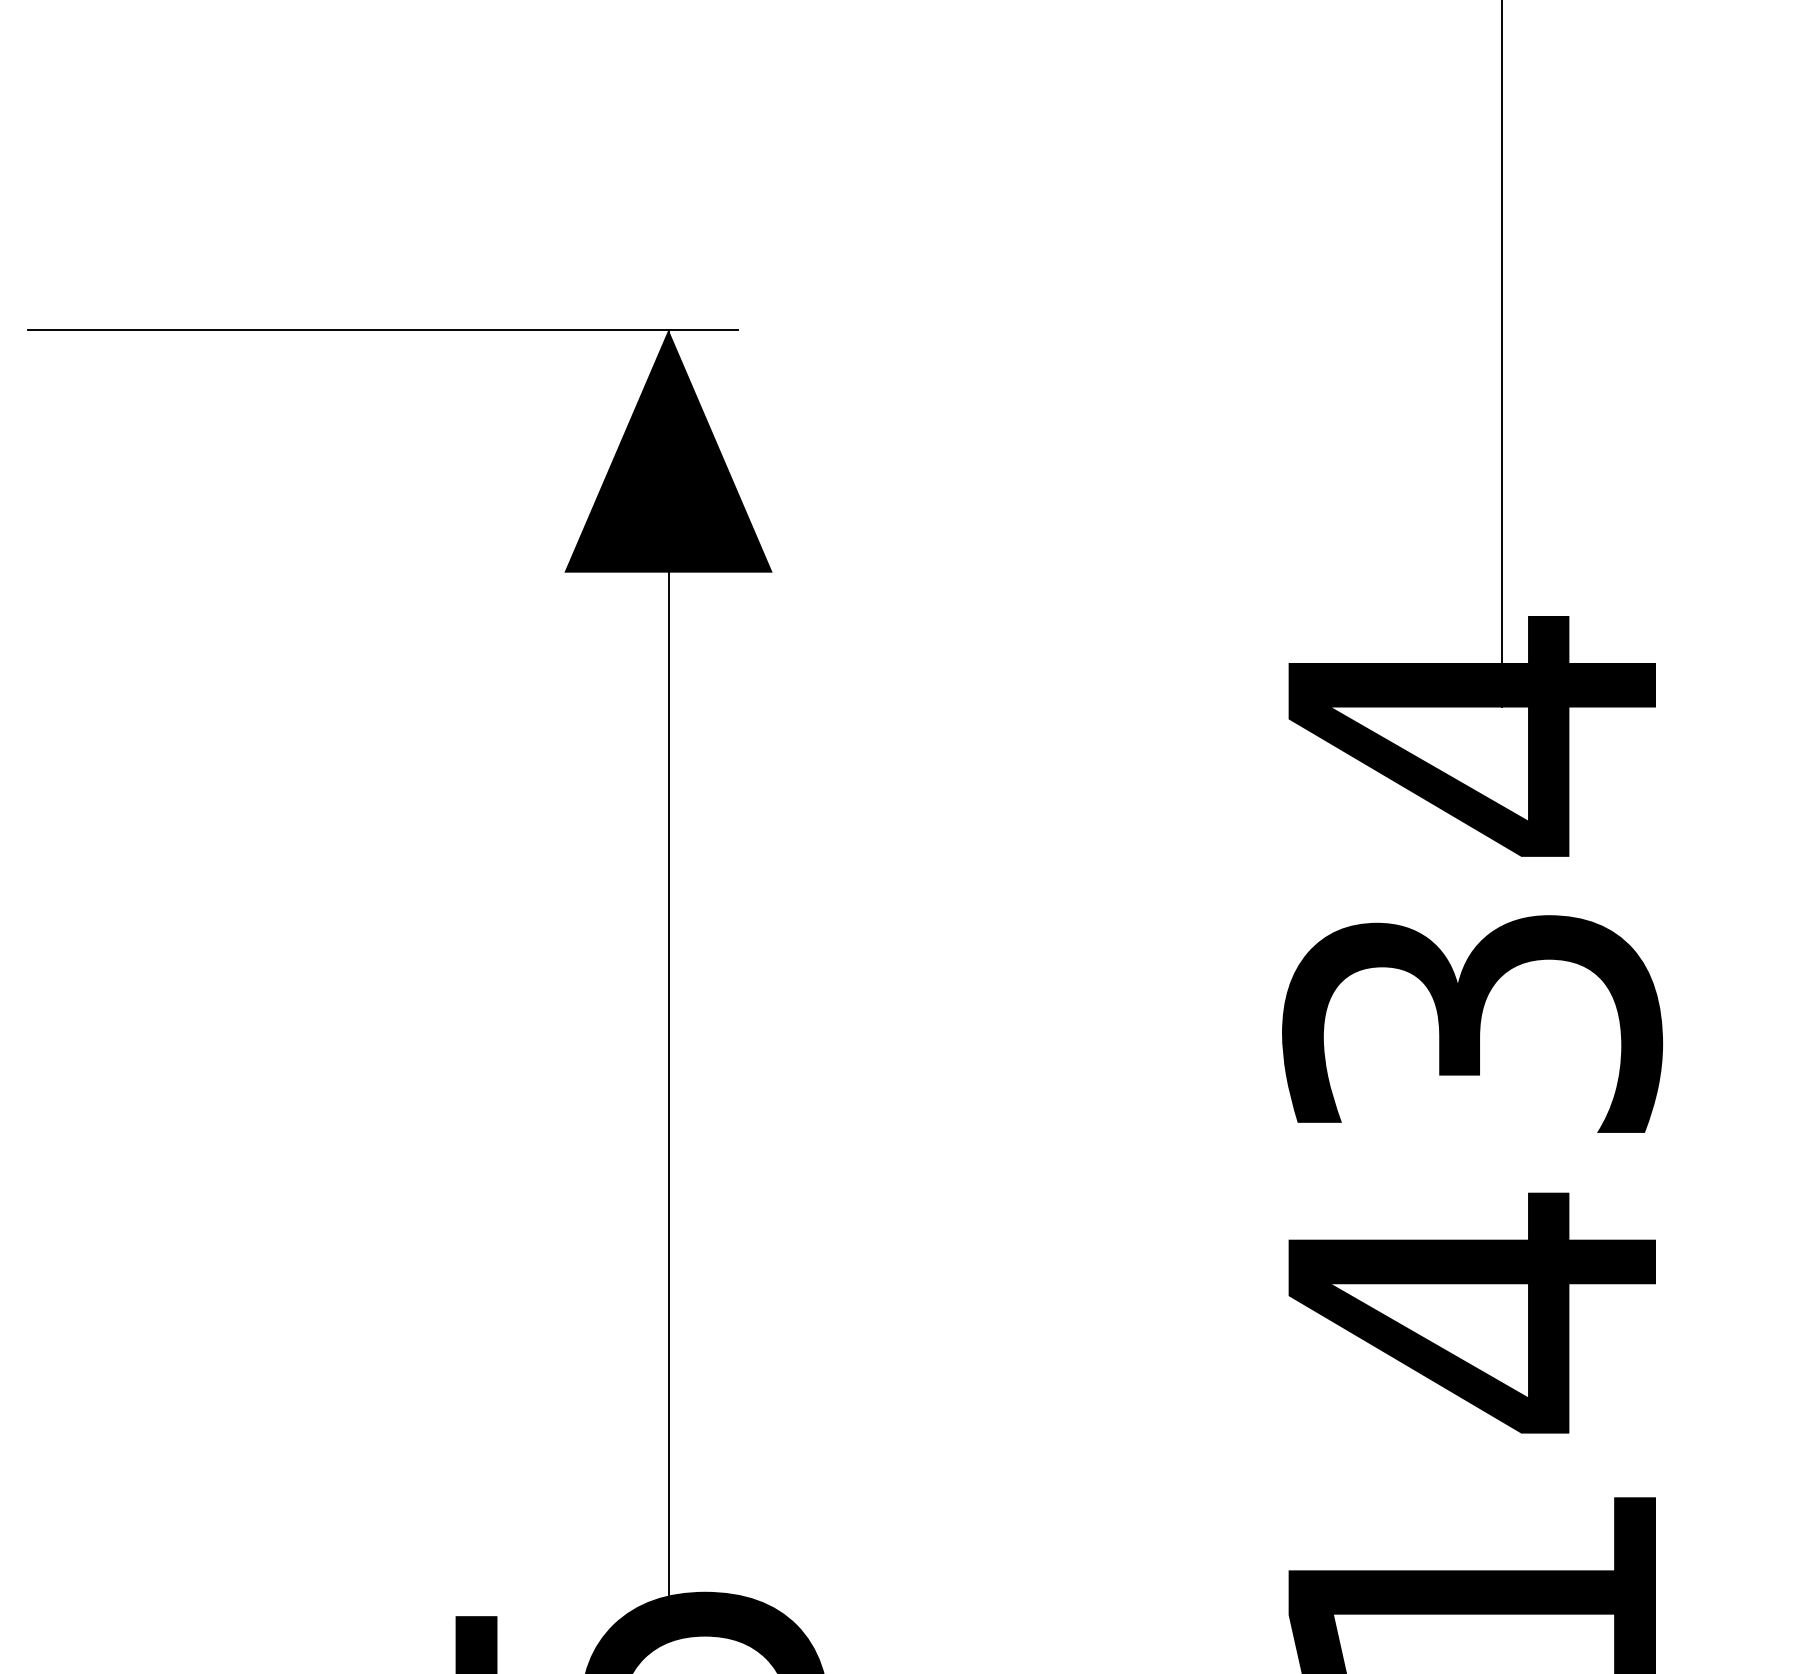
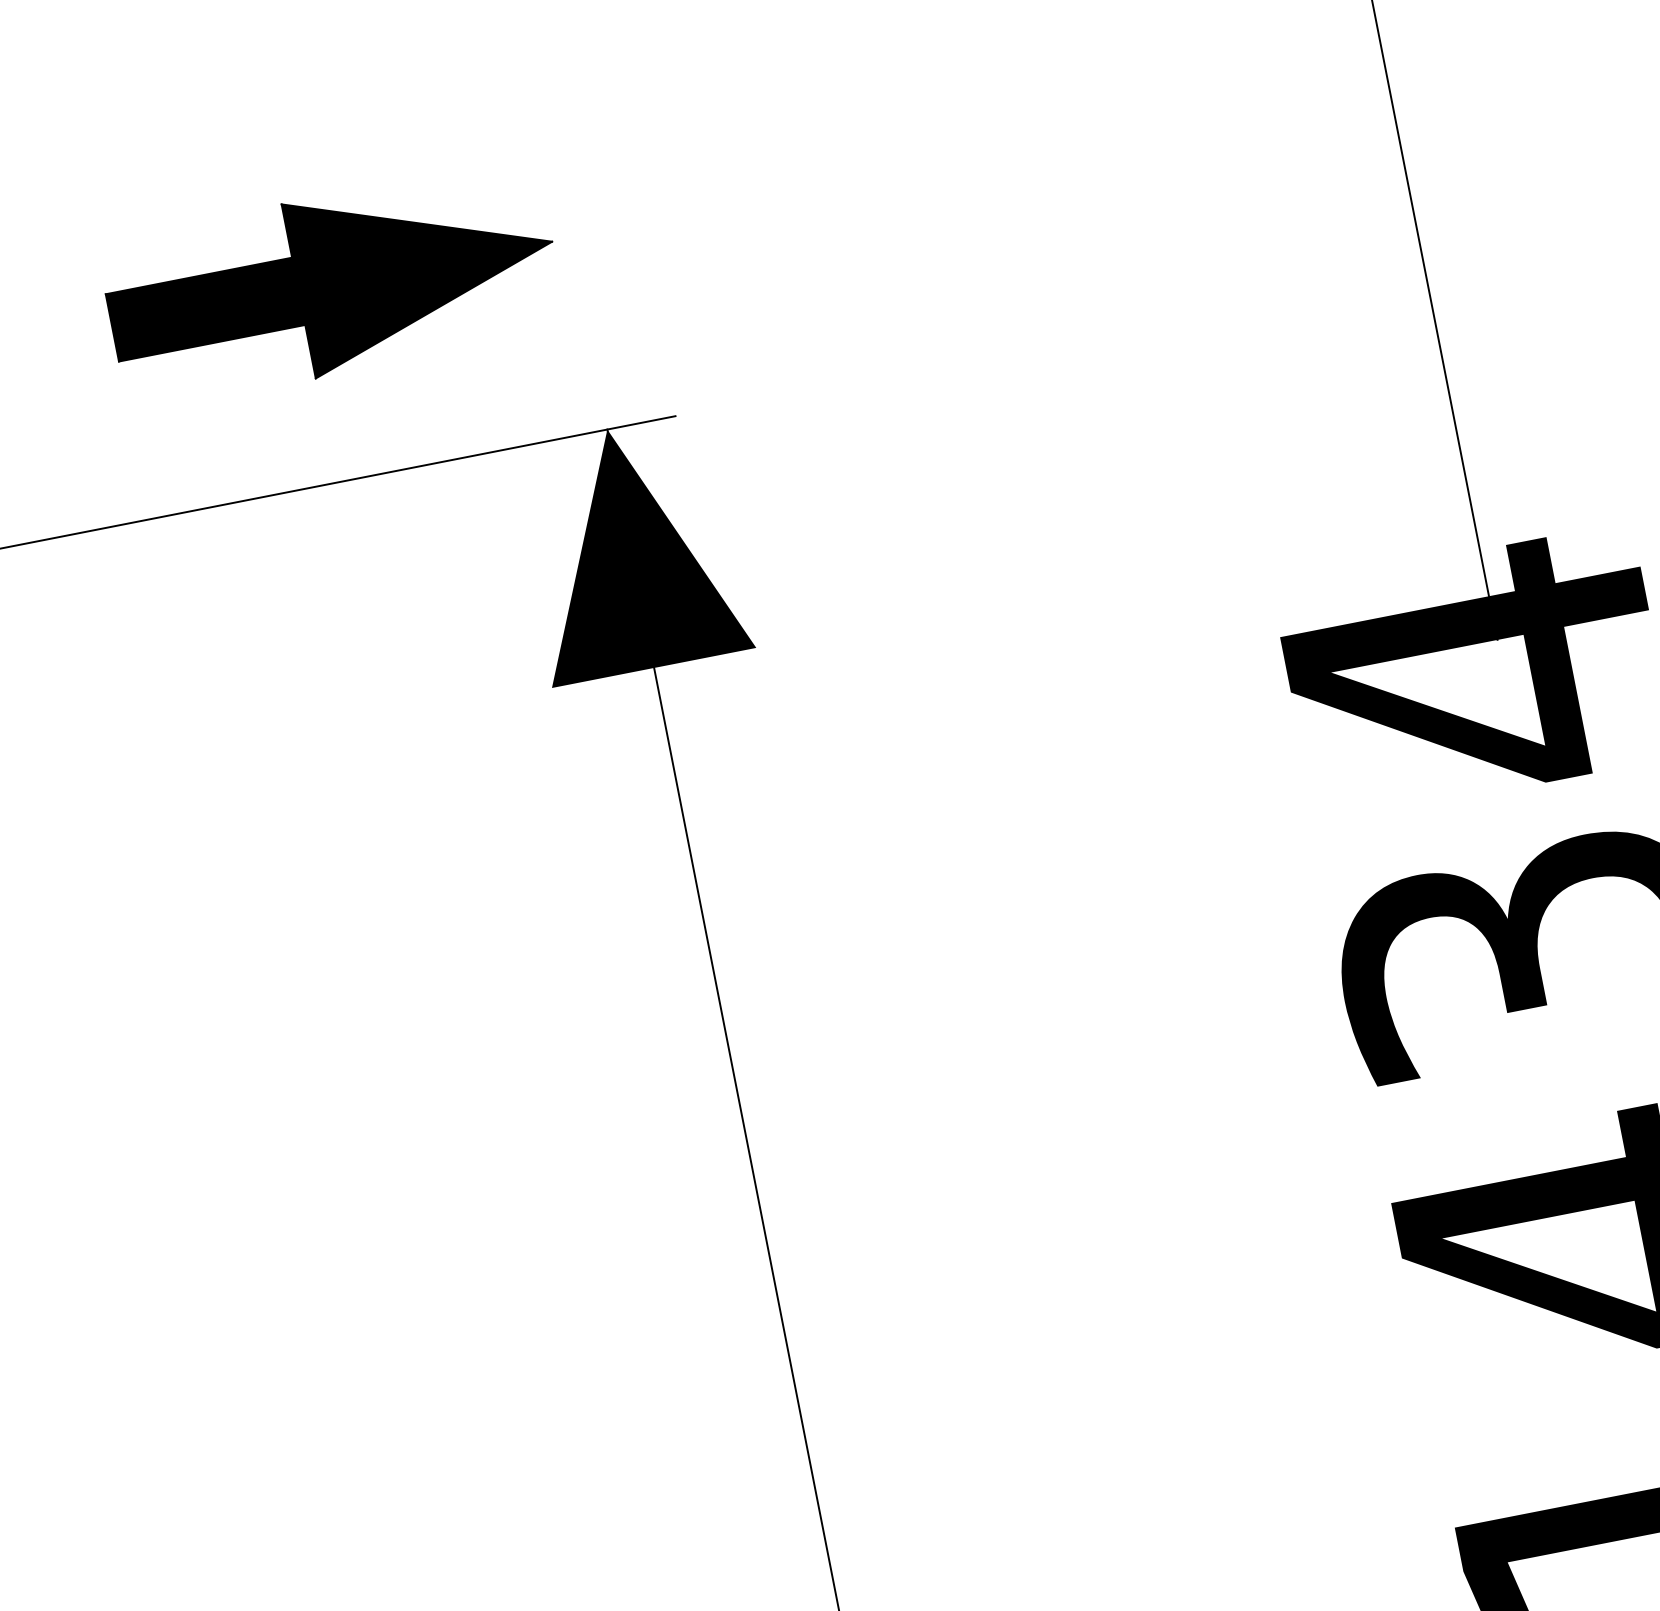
part: (426, 134) -> (332, 284), added

